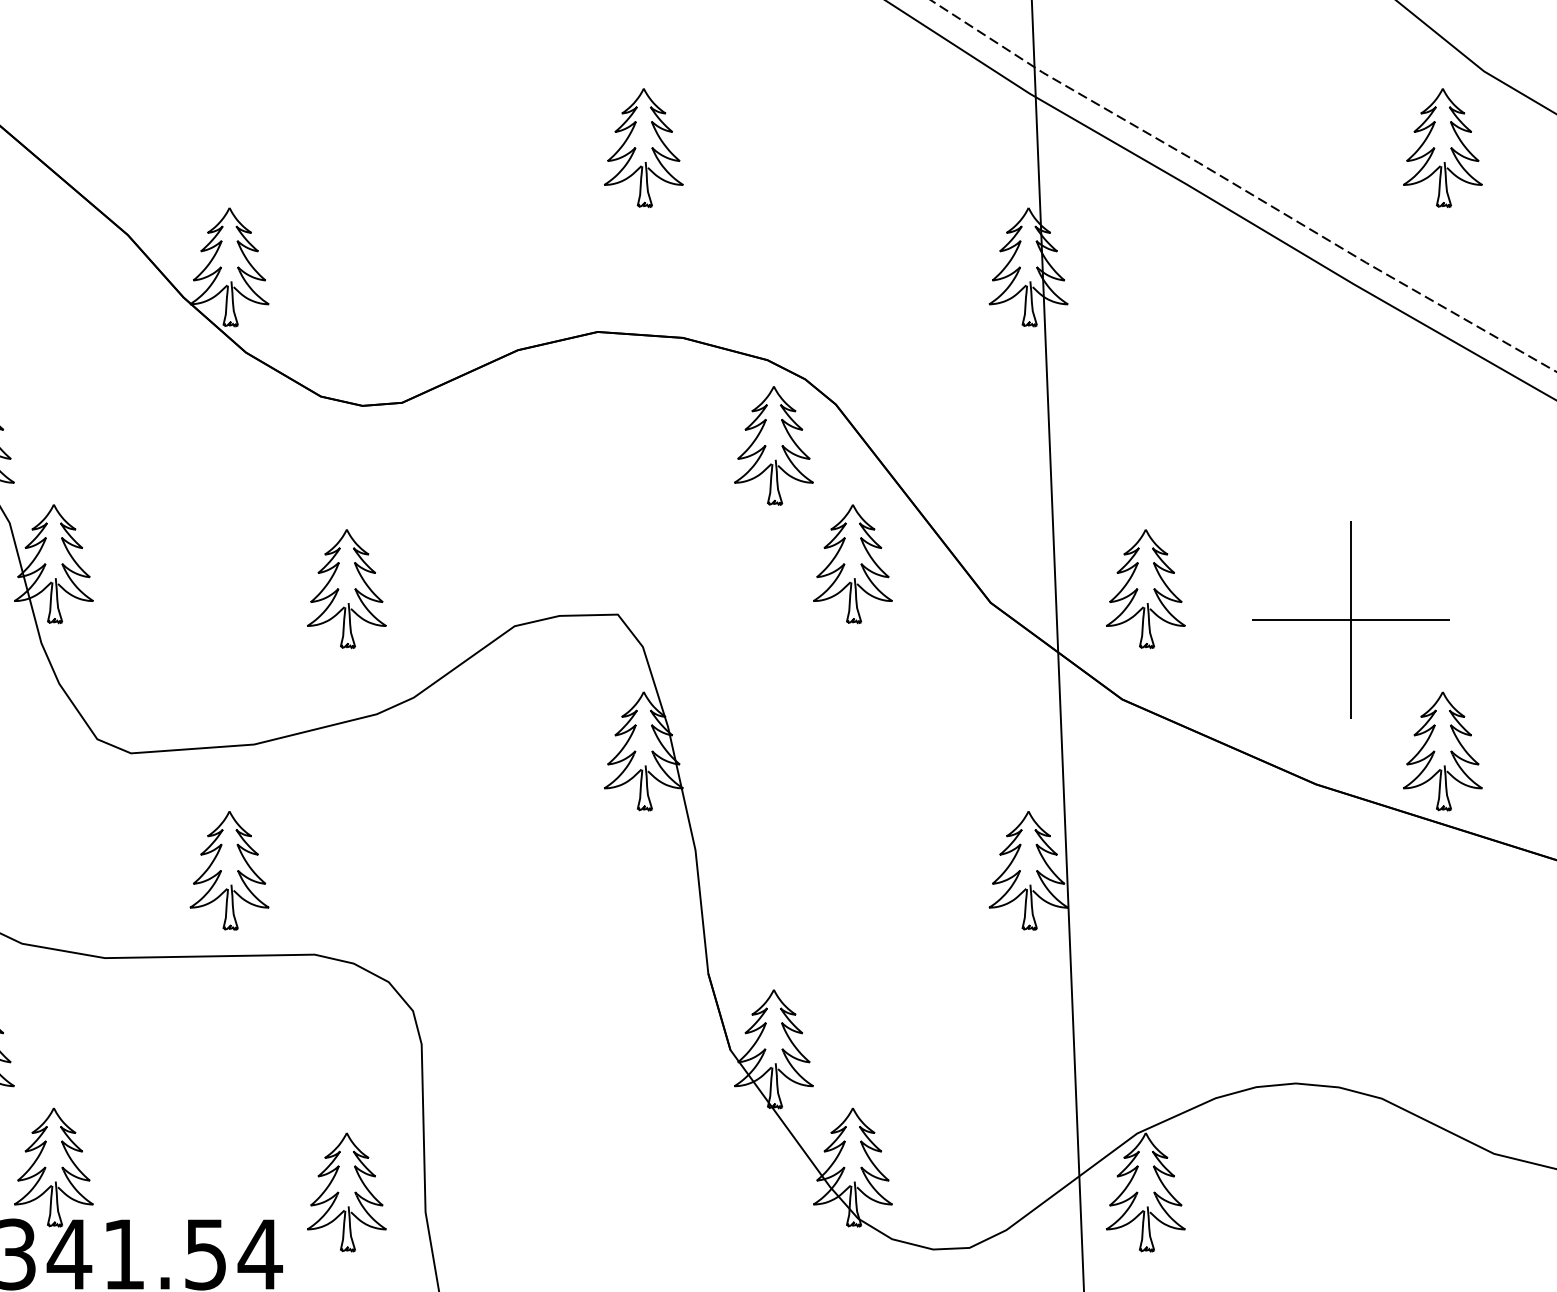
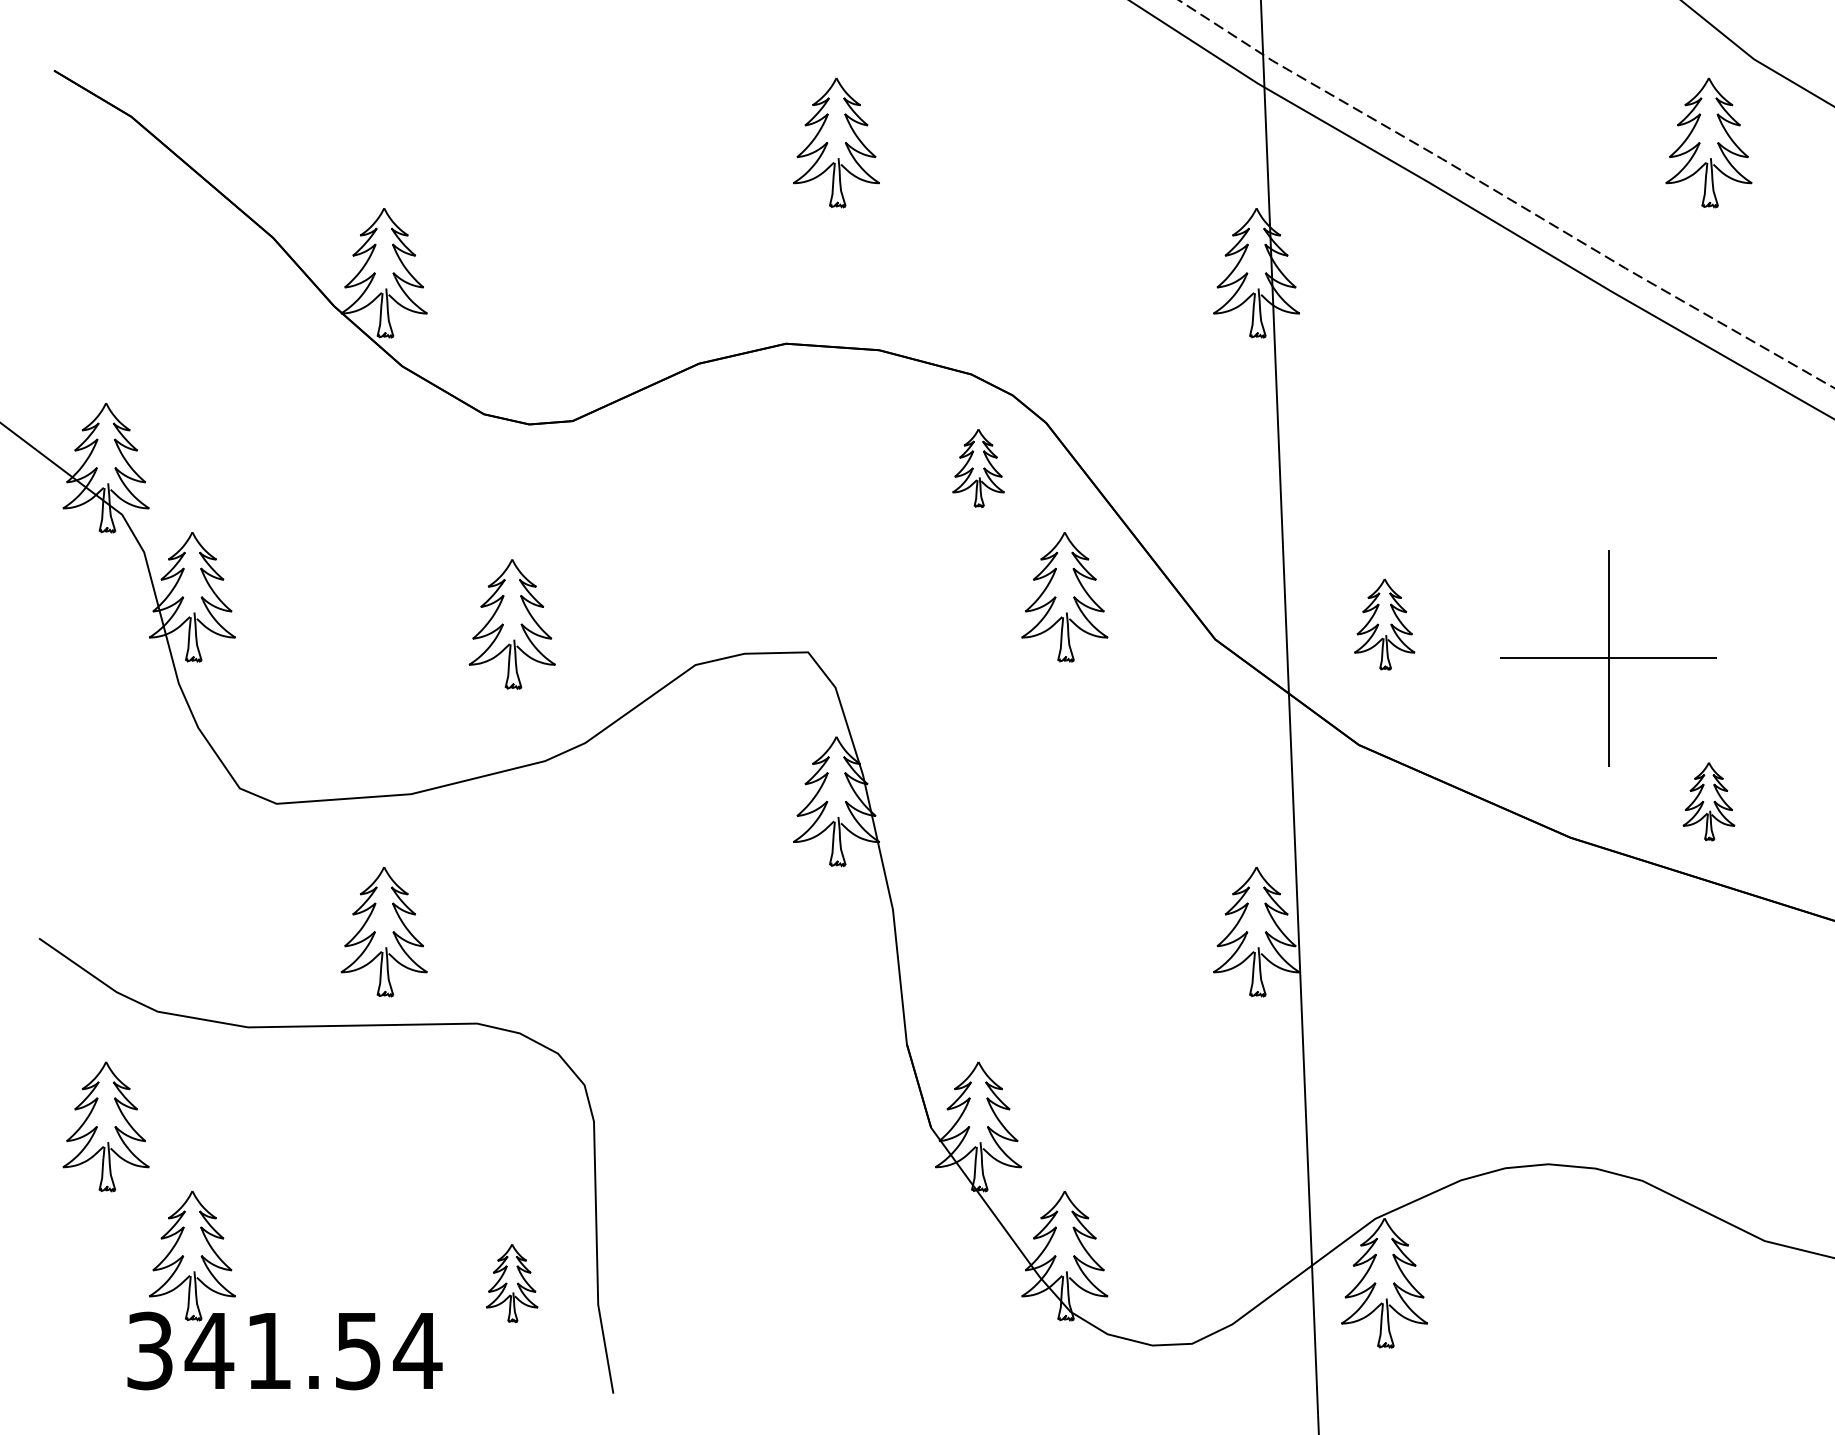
part: (773, 446) -> (978, 468), size x0.6
part: (1145, 589) -> (1384, 624), size x0.7
part: (1442, 751) -> (1708, 801), size x0.6
part: (346, 1192) -> (511, 1283), size x0.6

